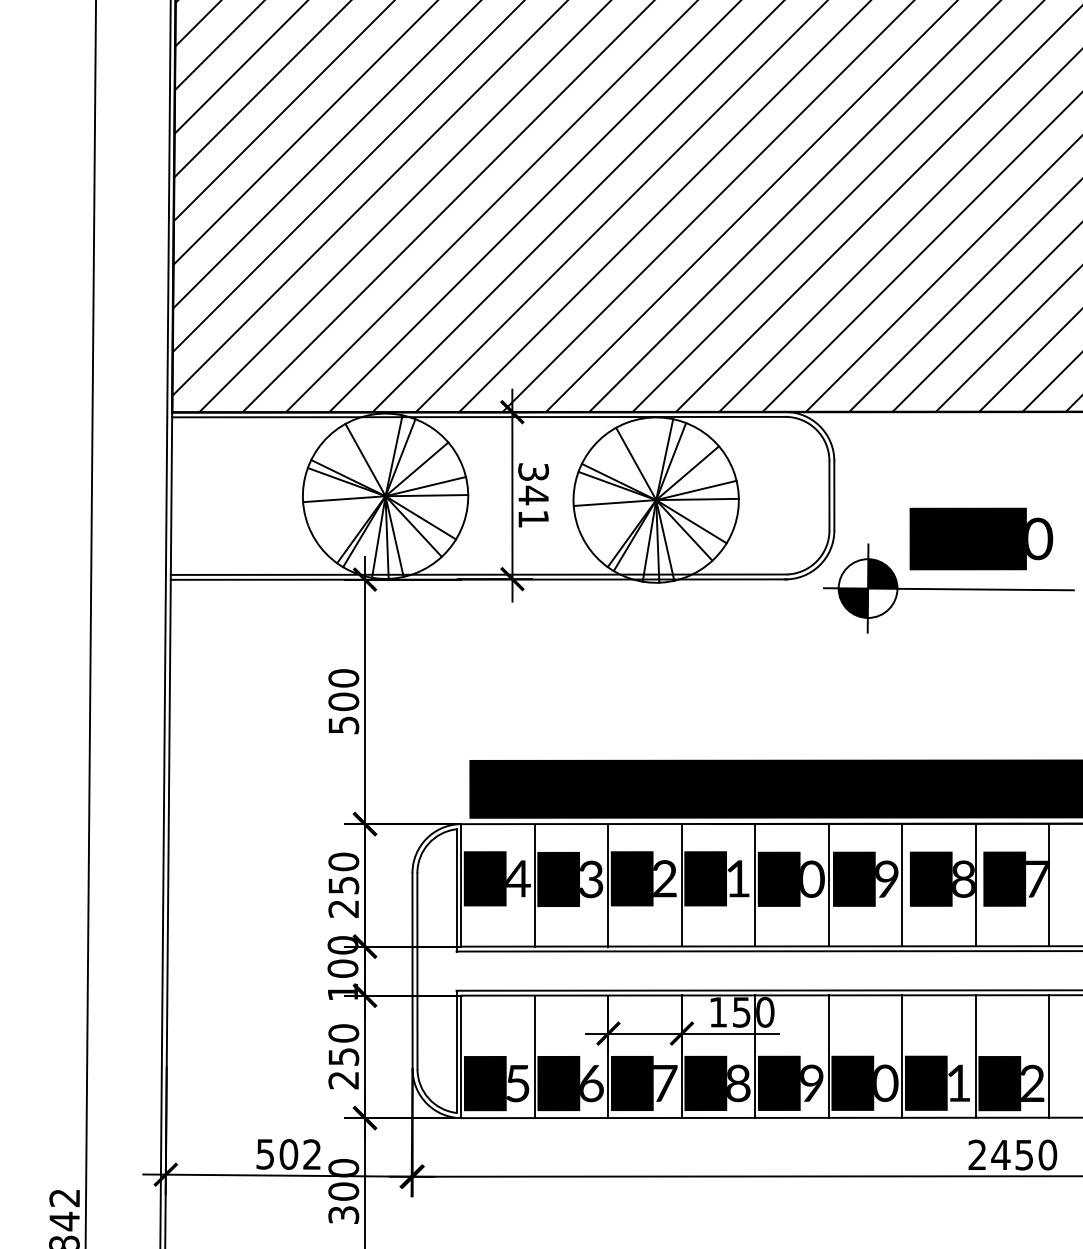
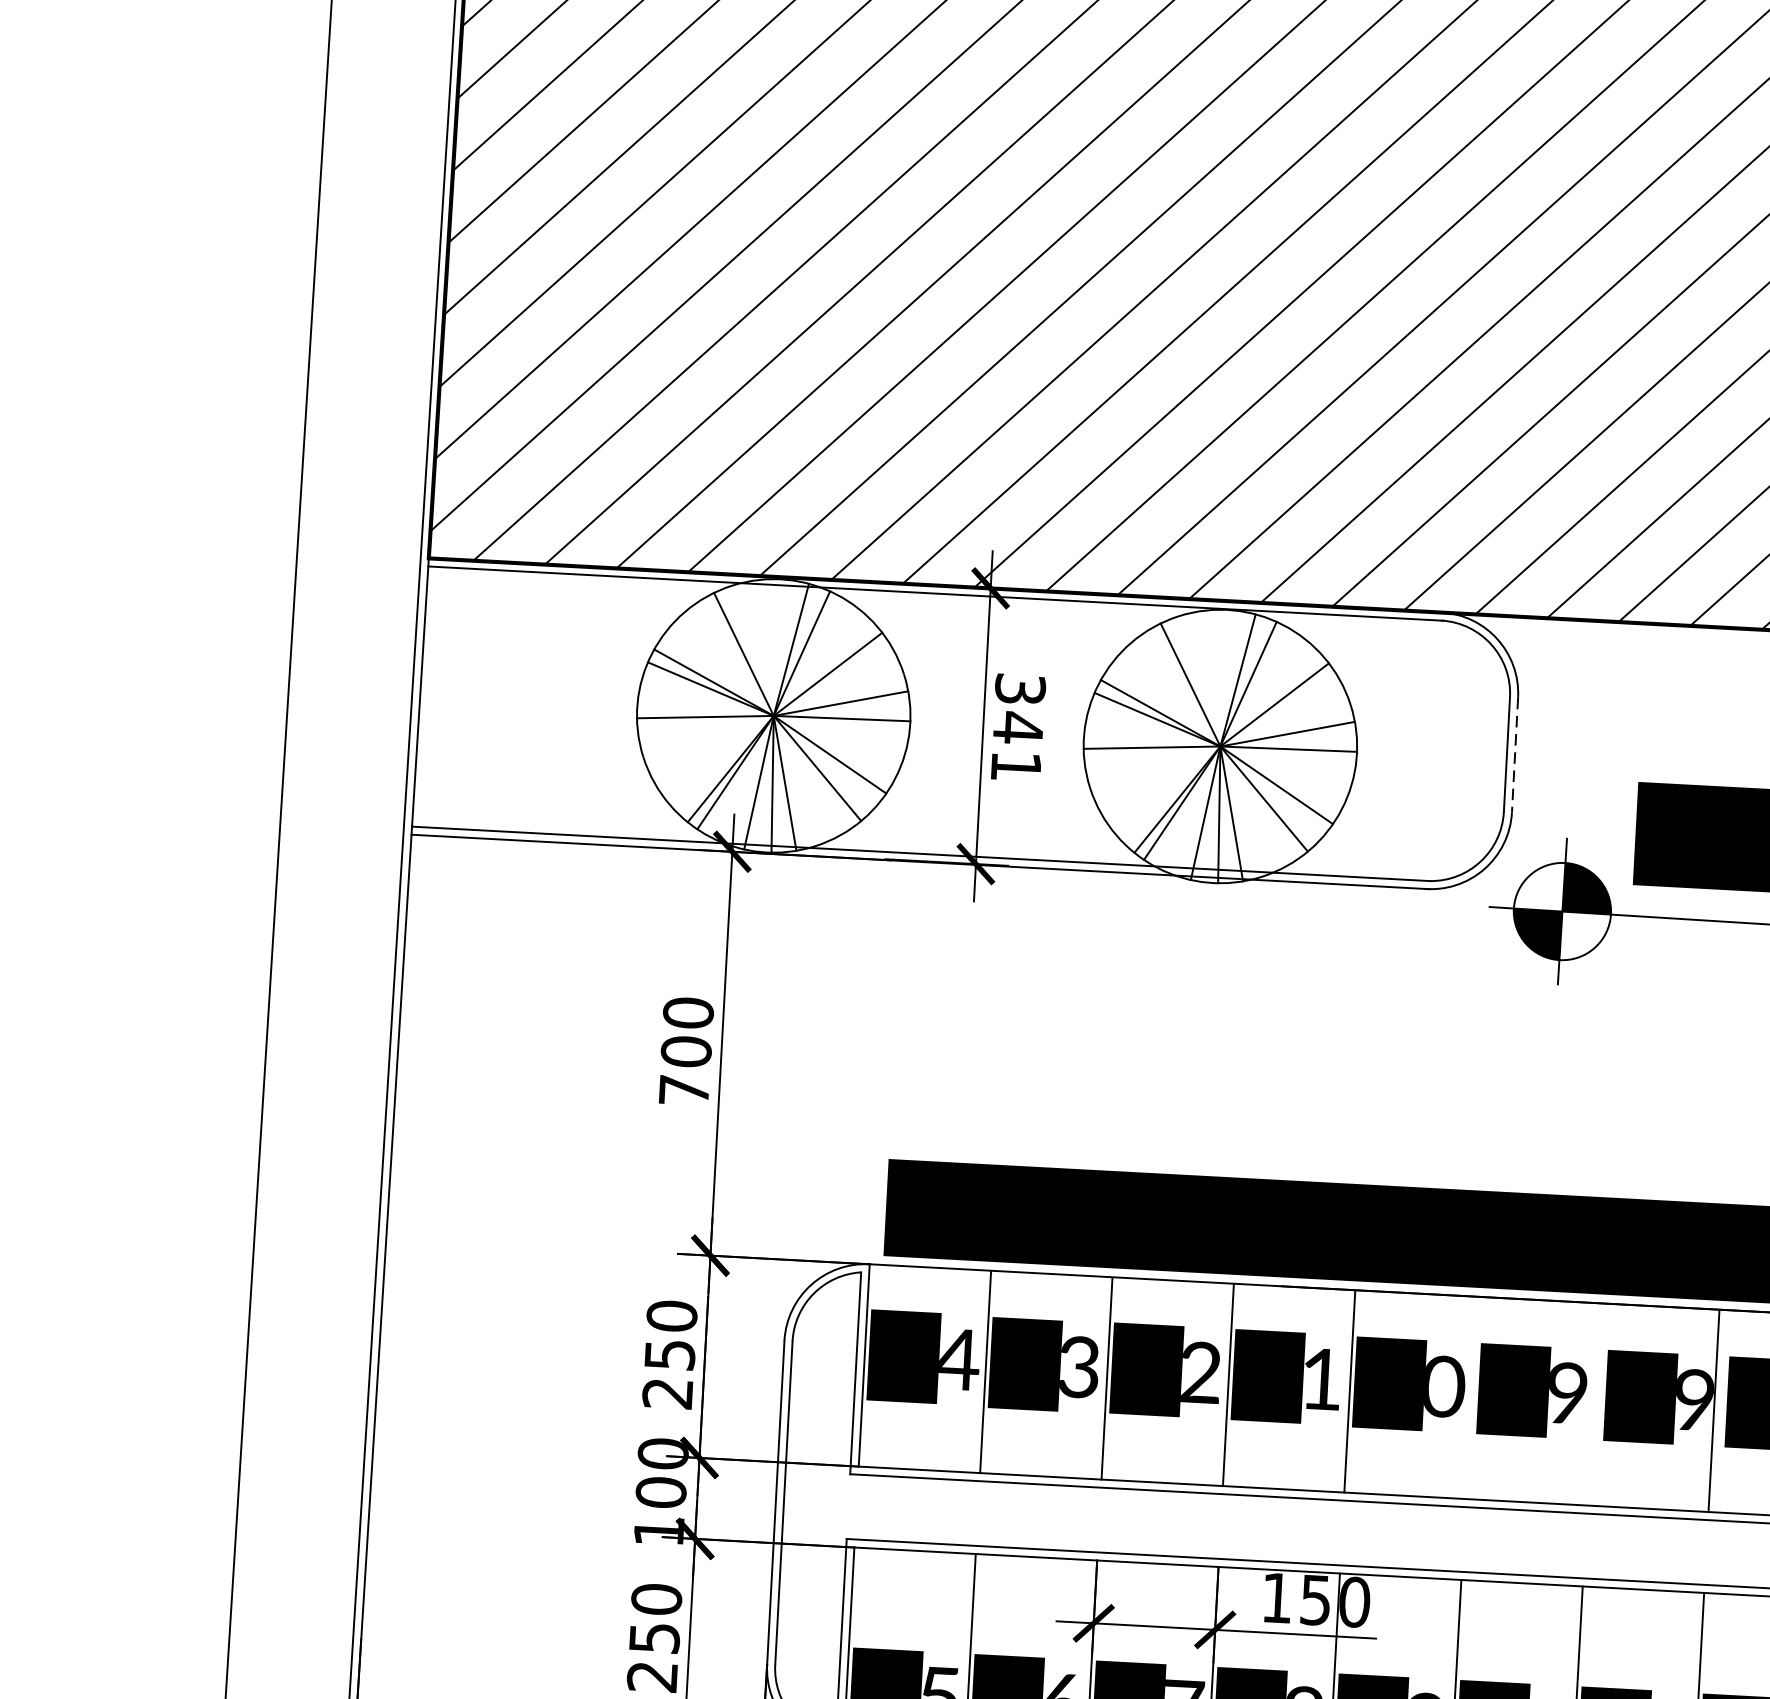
line: (834, 495) -> (1515, 754), solid -> dashed
text: (343, 725) -> (683, 1090), 500 -> 700
text: (963, 880) -> (1693, 1402), 18 -> 19
line: (828, 885) -> (1470, 1398), removed
line: (902, 885) -> (1592, 1405), removed

